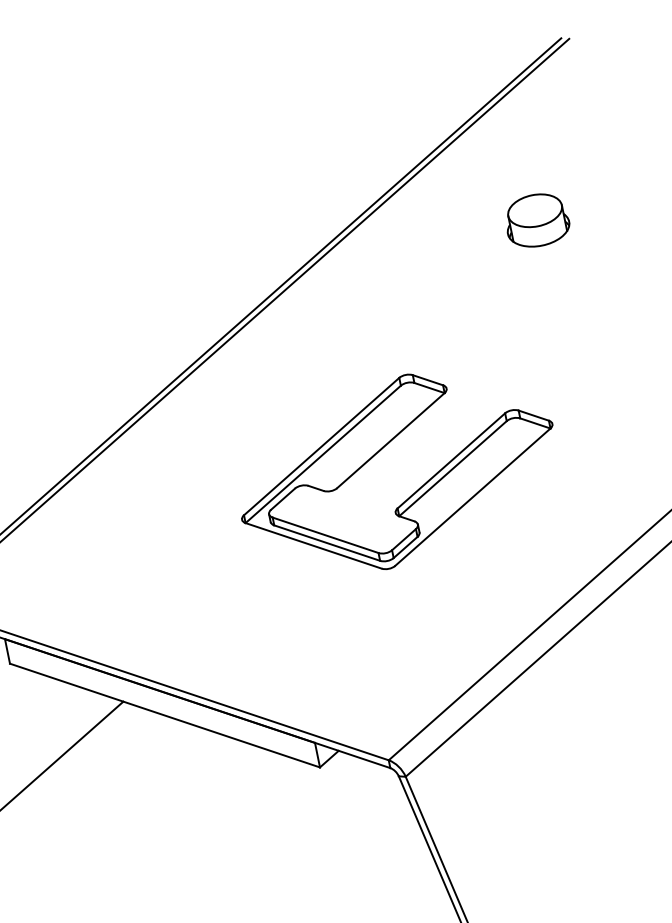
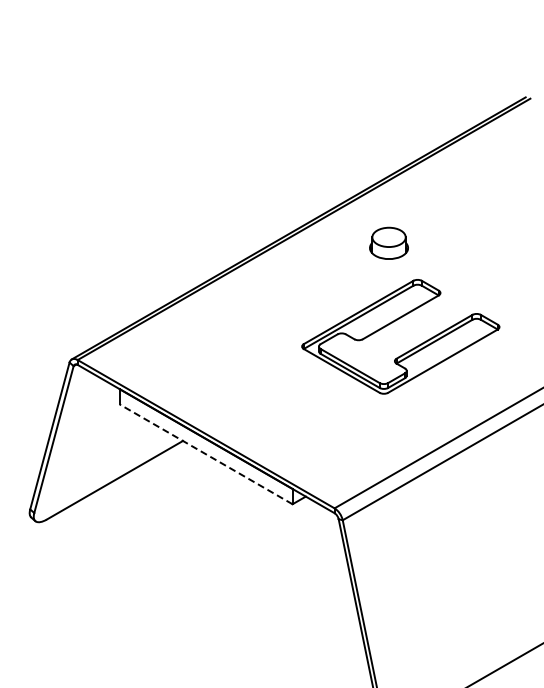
part: (535, 219) -> (388, 242), moved
part: (382, 450) -> (394, 322), moved
line: (165, 715) -> (206, 454), solid -> dashed

